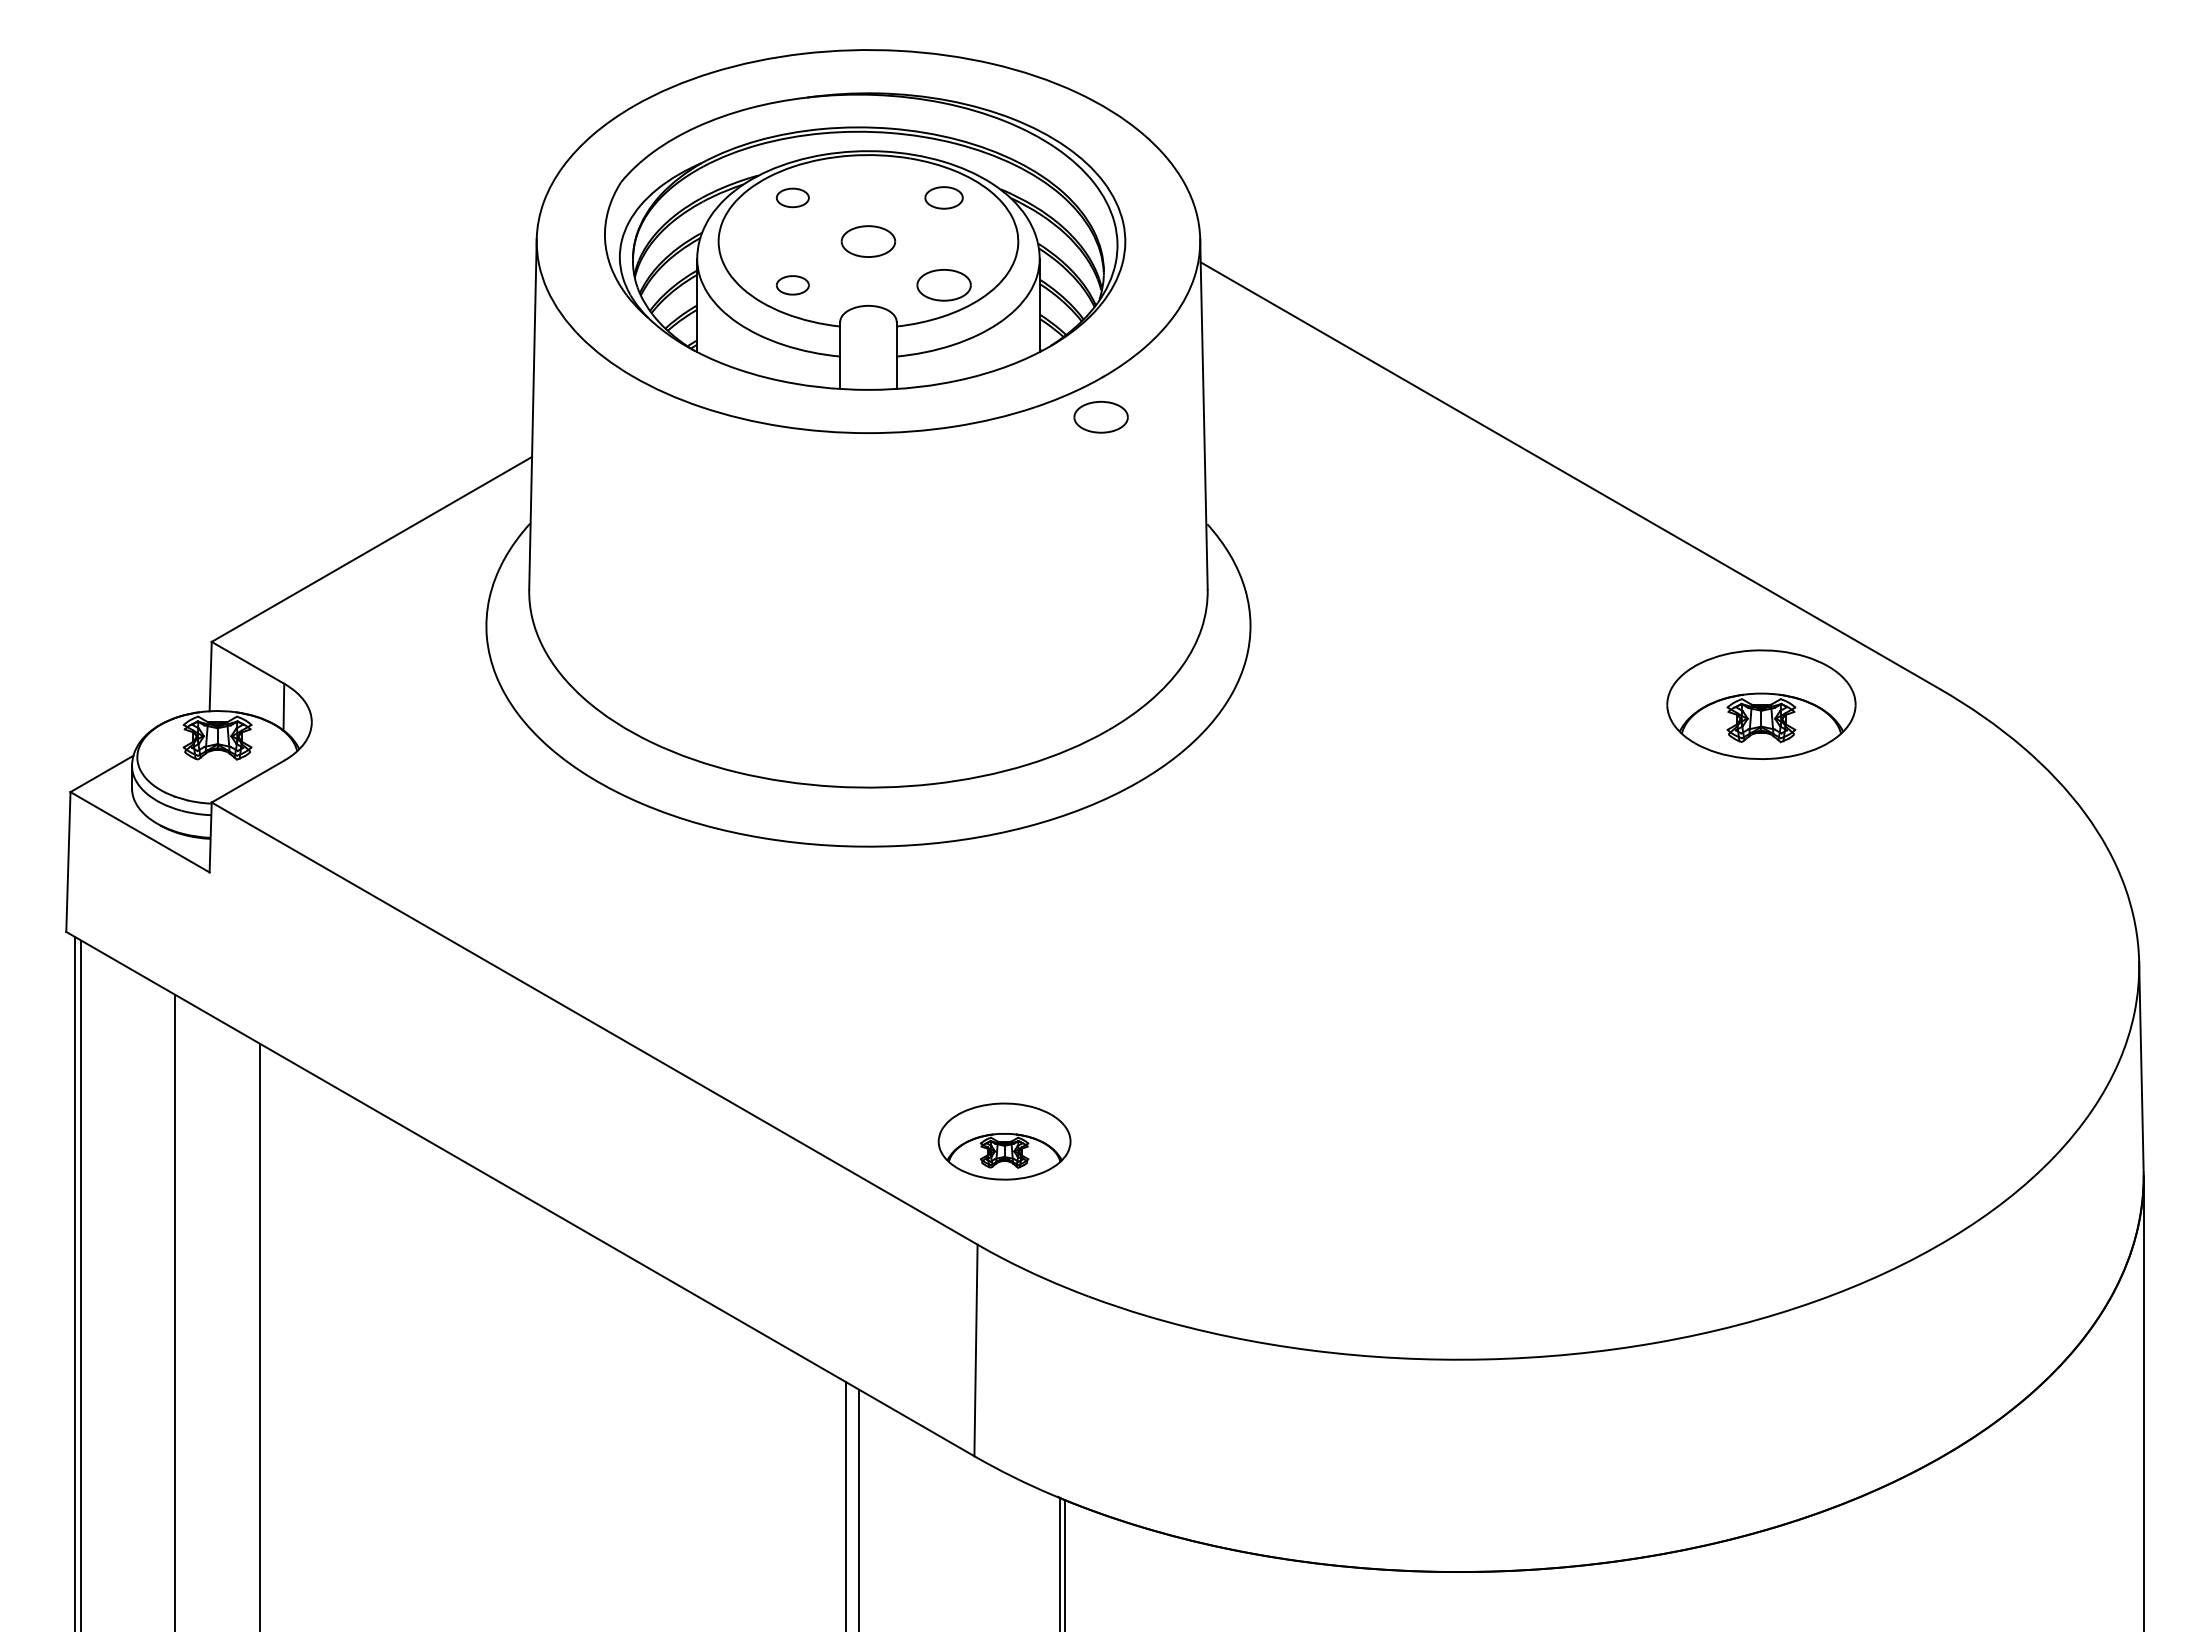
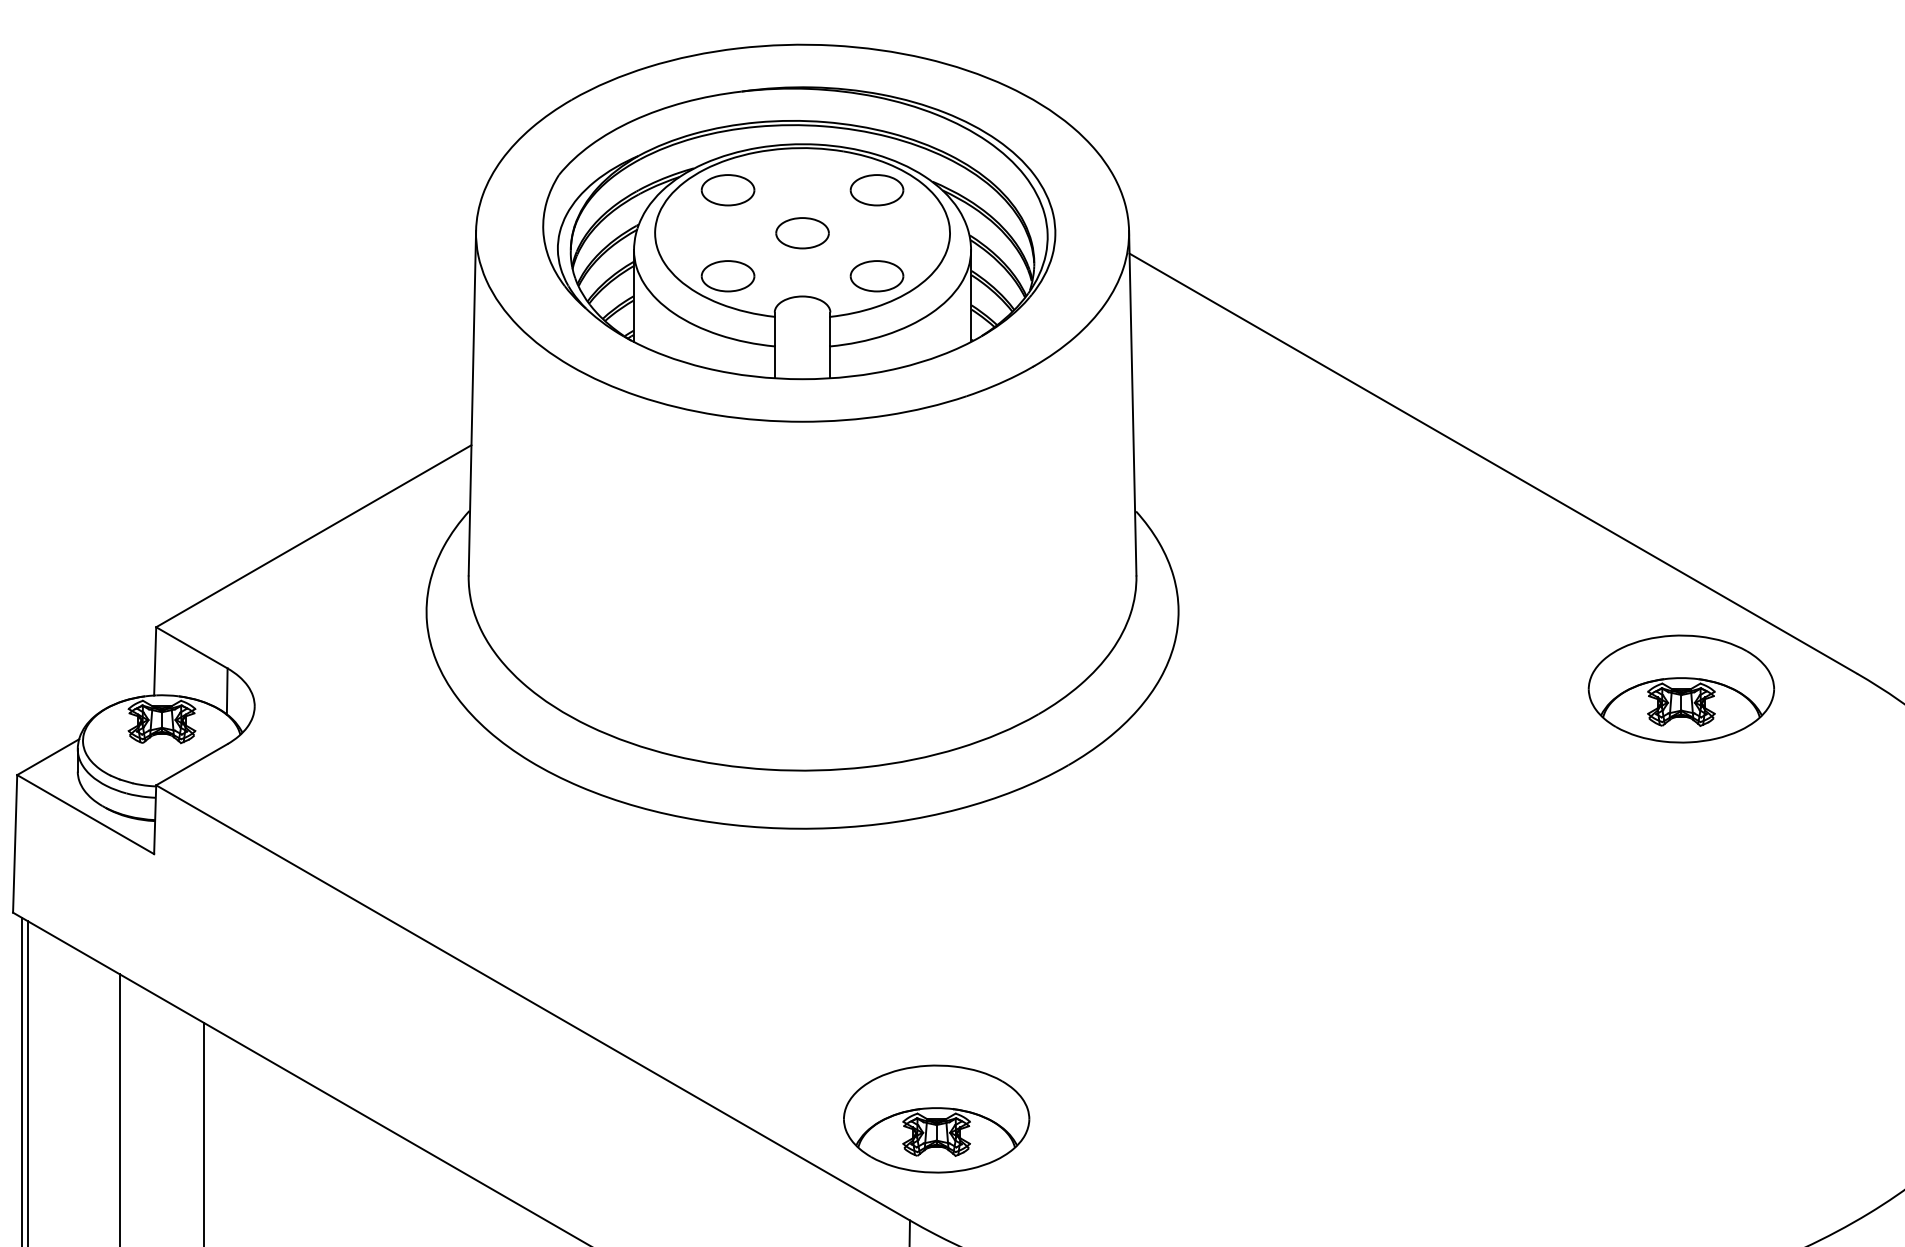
part: (792, 197) -> (727, 189), size x1.67
part: (943, 197) -> (876, 189), size x1.43
part: (792, 285) -> (727, 276), size x1.67
part: (1100, 417) -> (1030, 406), removed
part: (1004, 1141) -> (936, 1118), size x1.43

